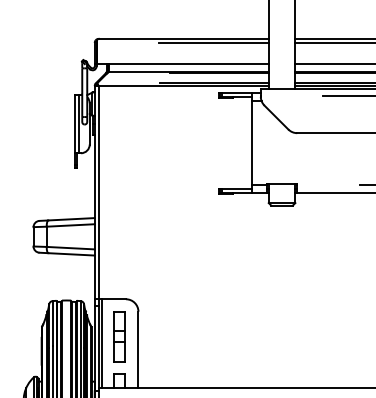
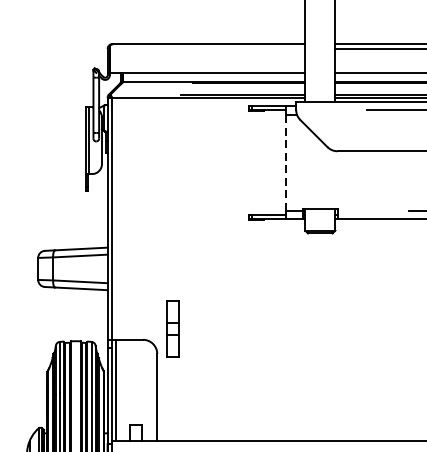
line: (213, 42) -> (242, 48), removed
line: (252, 142) -> (286, 161), solid -> dashed
part: (119, 336) -> (173, 328), moved

